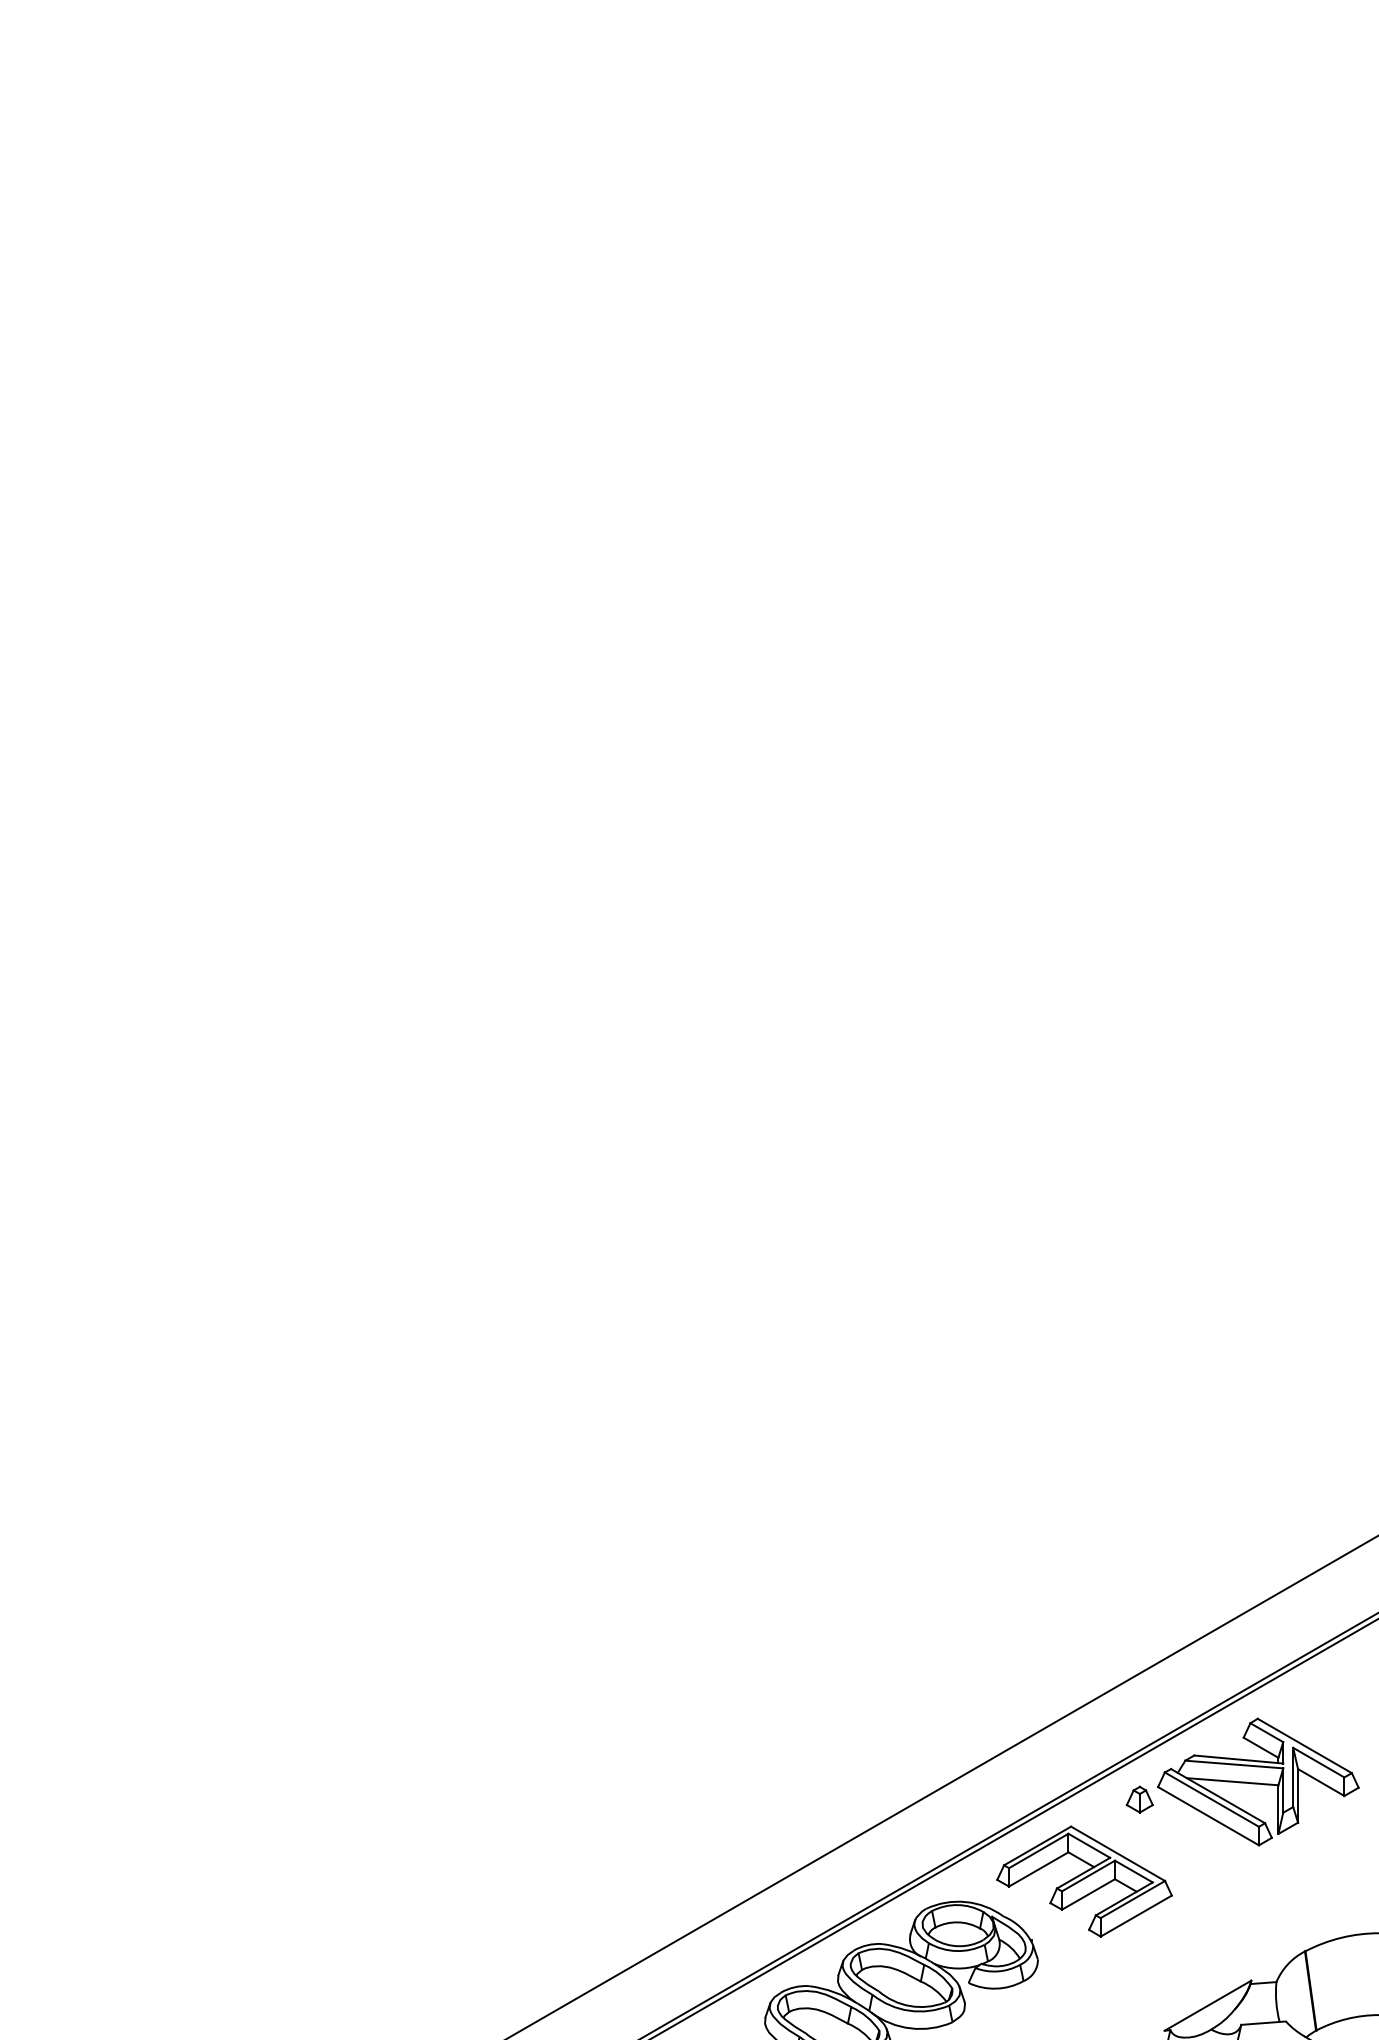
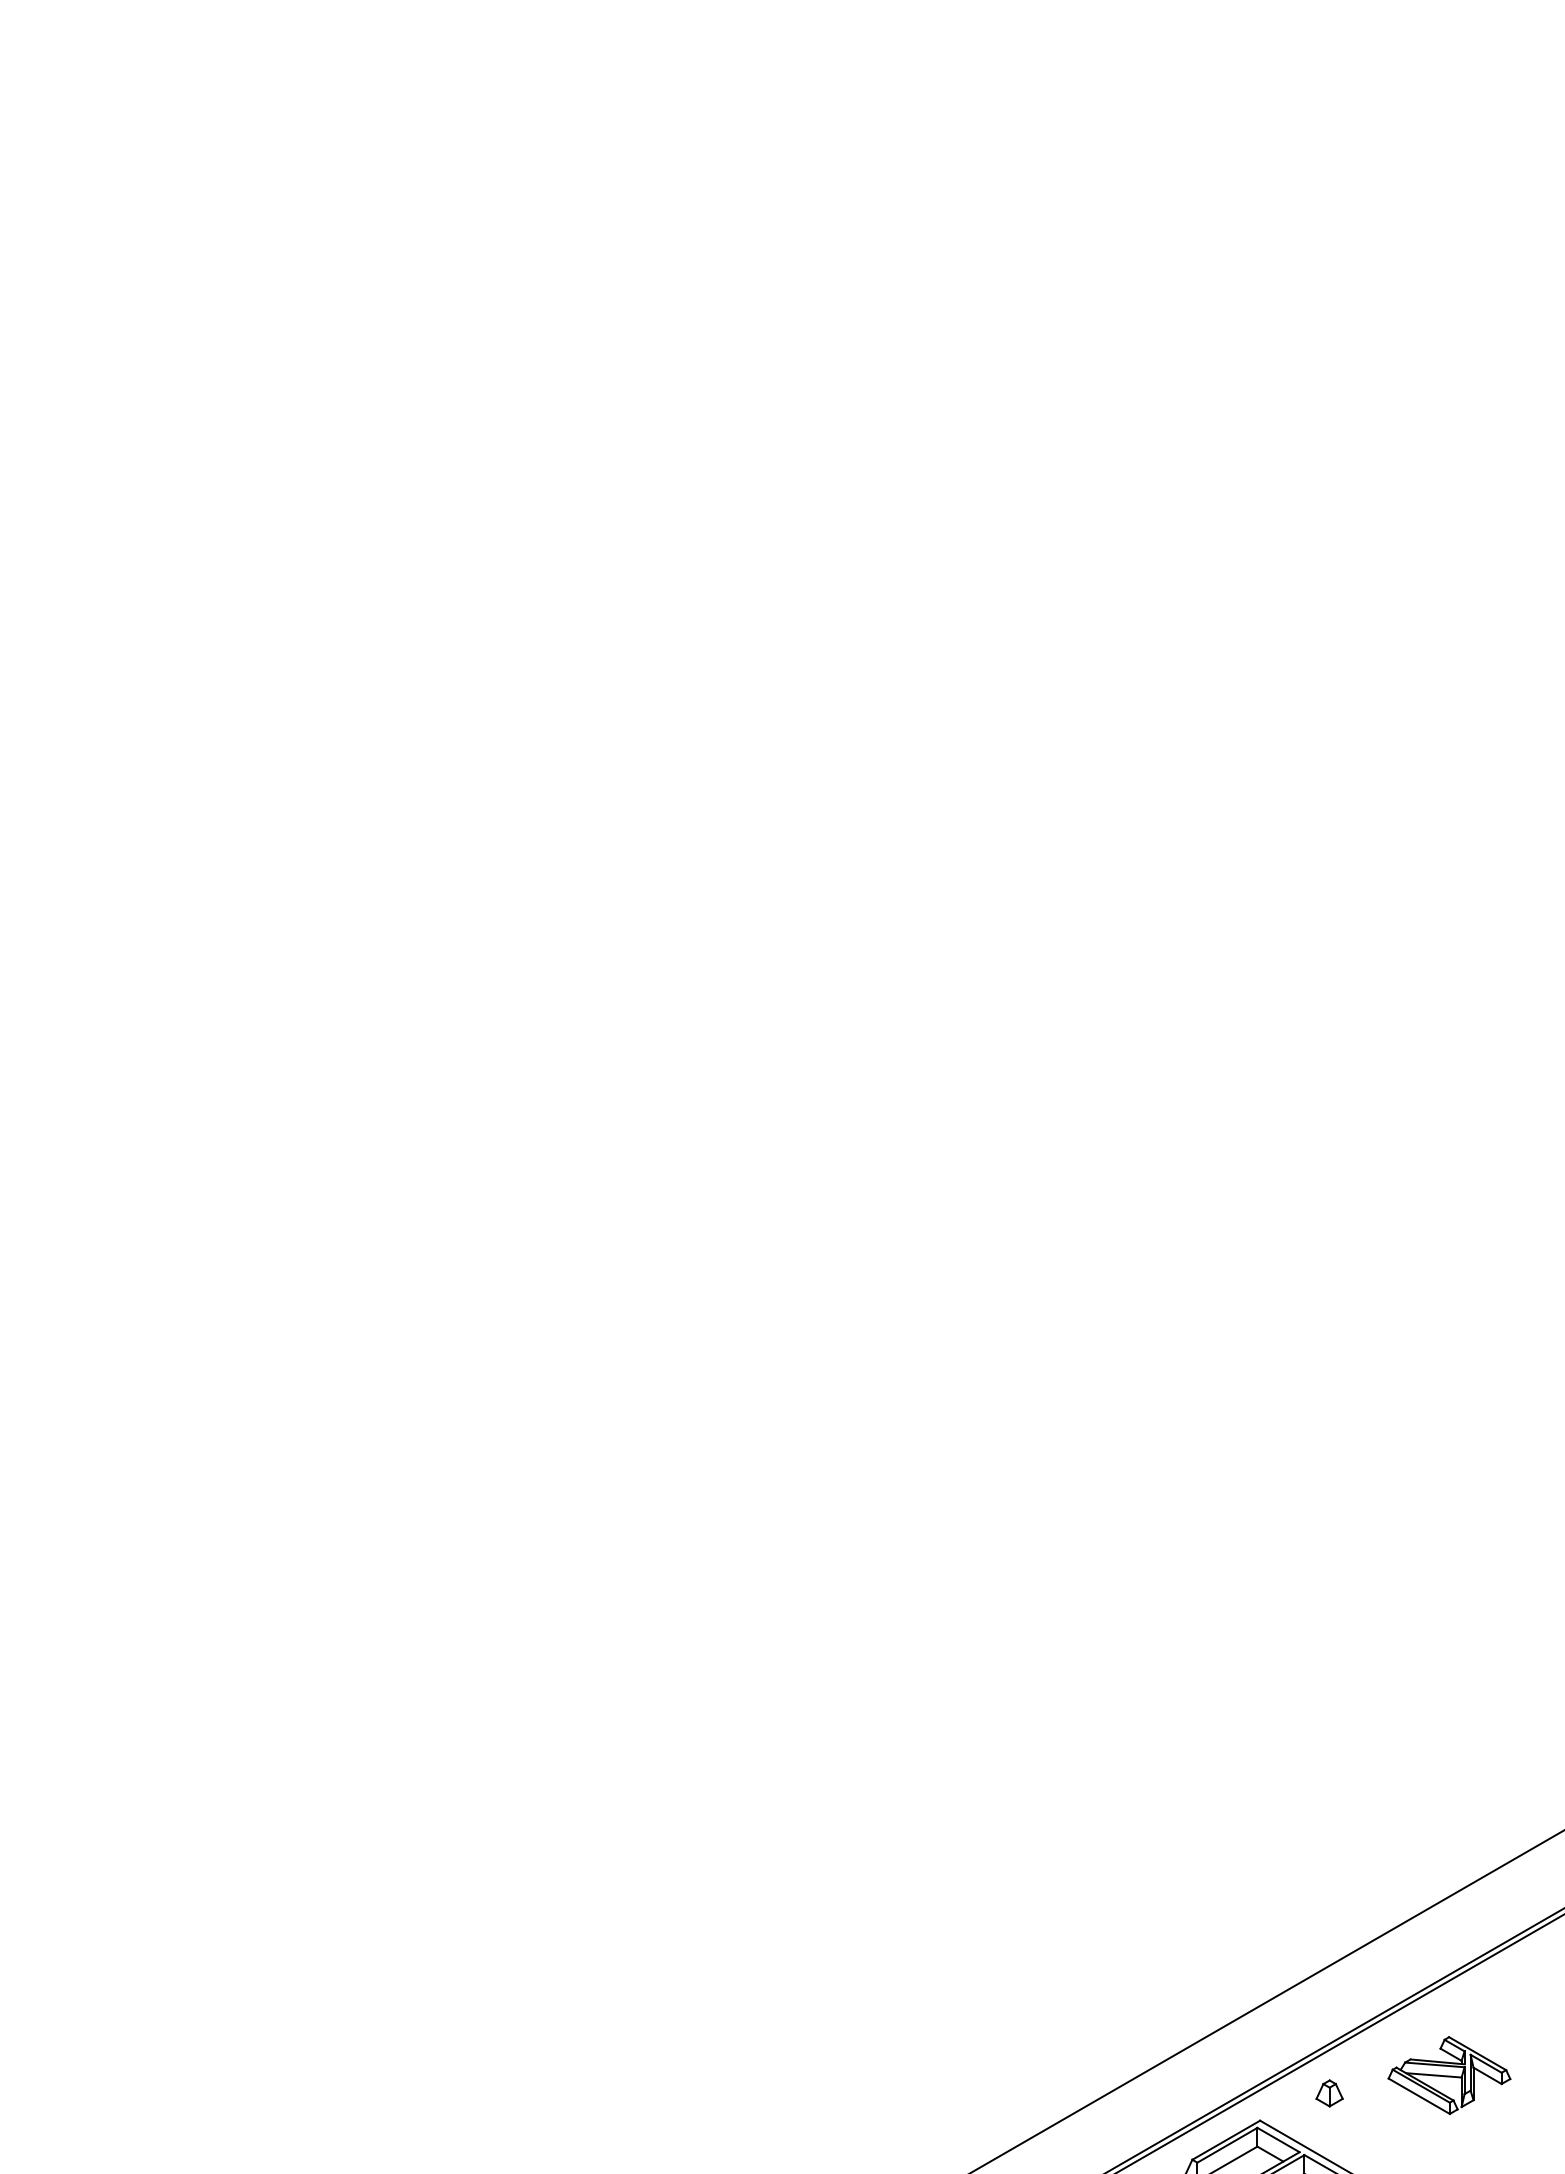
part: (1258, 1781) -> (1449, 2075), size x0.6

